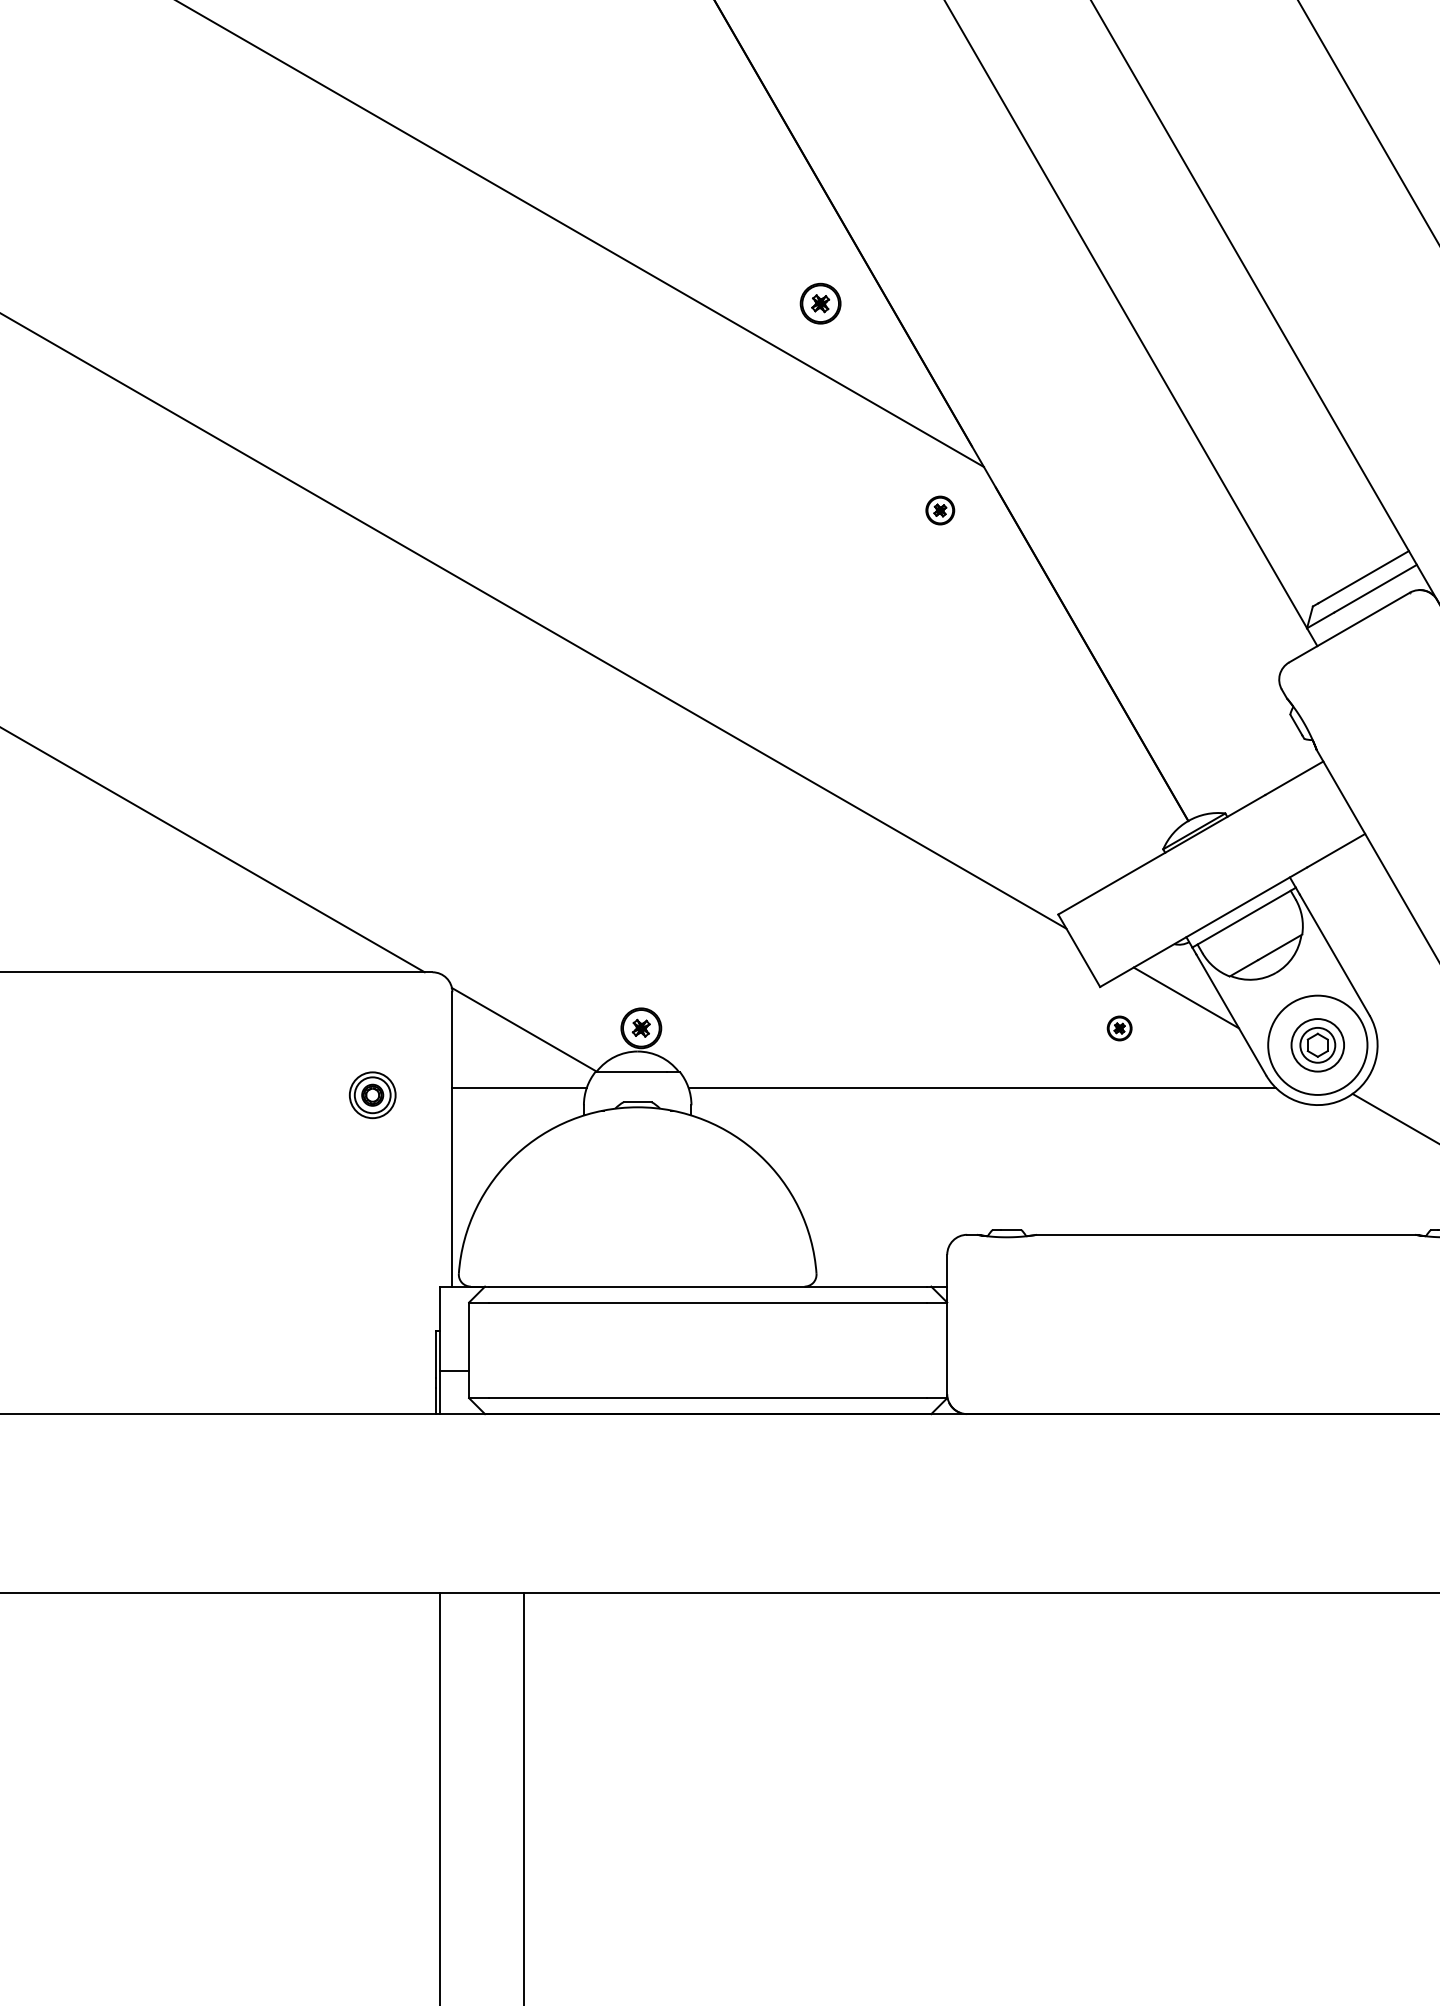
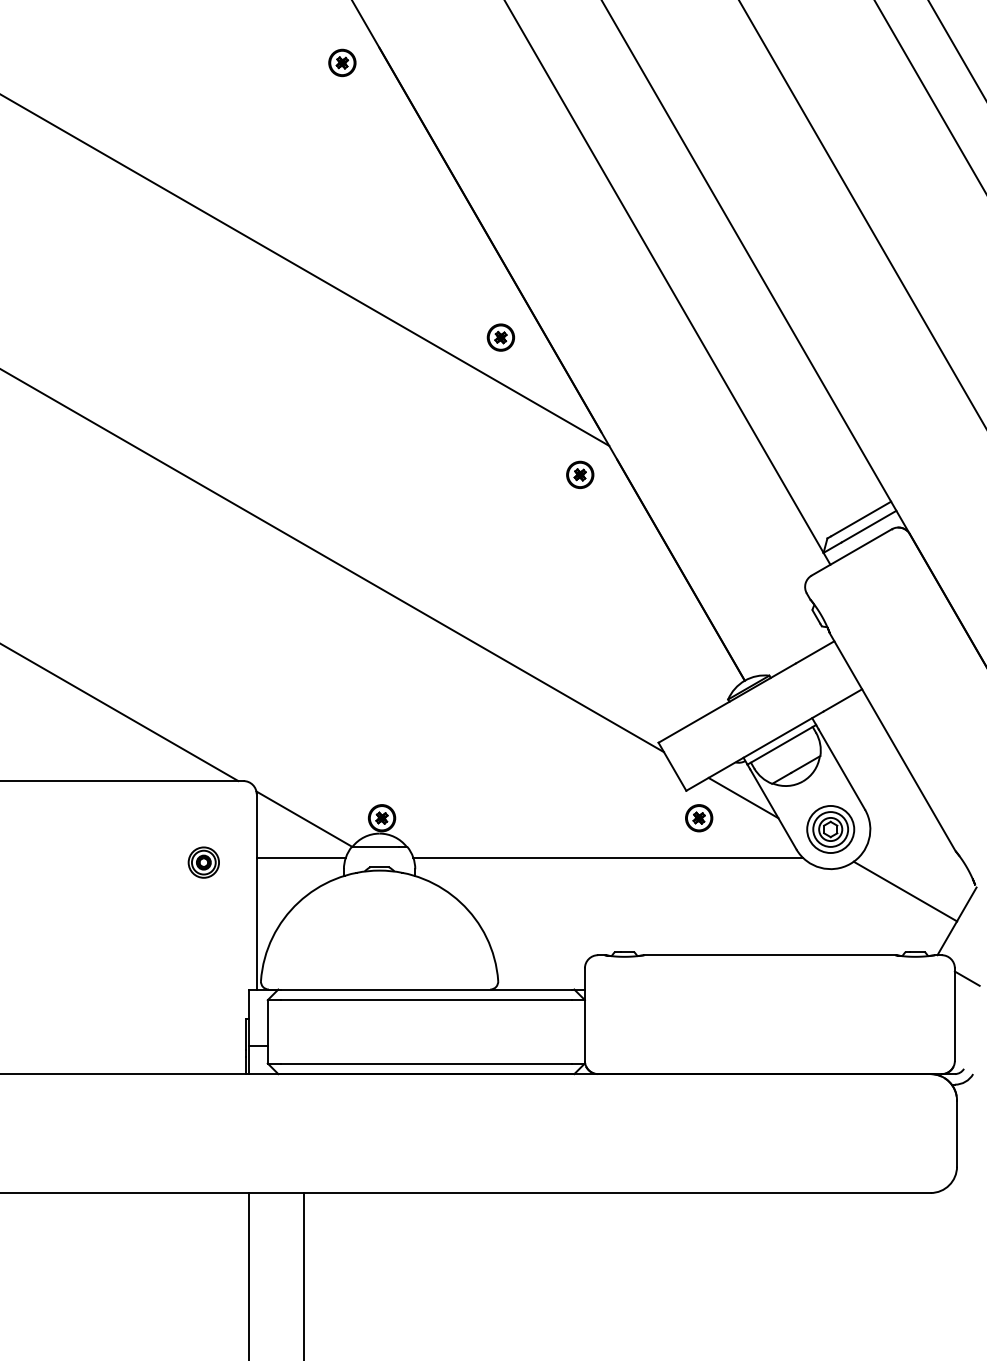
part: (940, 510) -> (580, 474), size x1.43
part: (1119, 1028) -> (699, 818), size x1.67
circle: (1317, 1045) -> (830, 829), size x0.71

